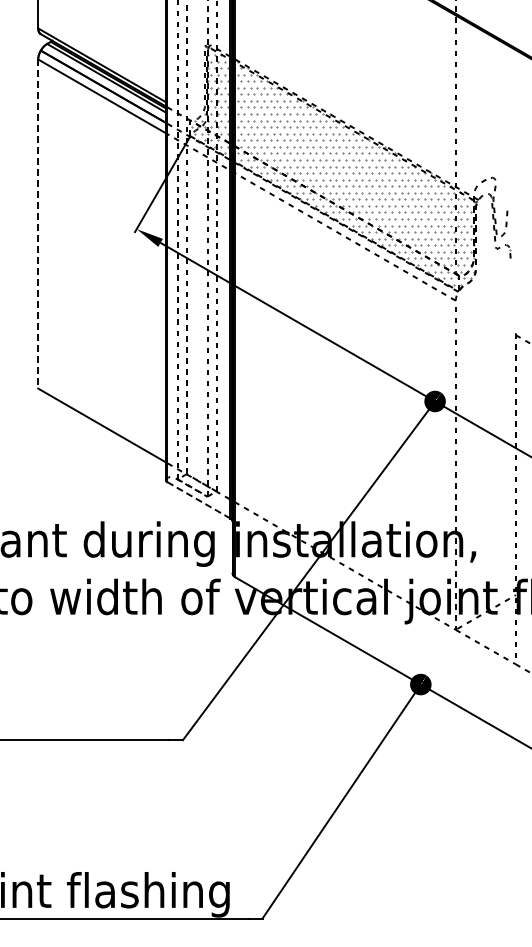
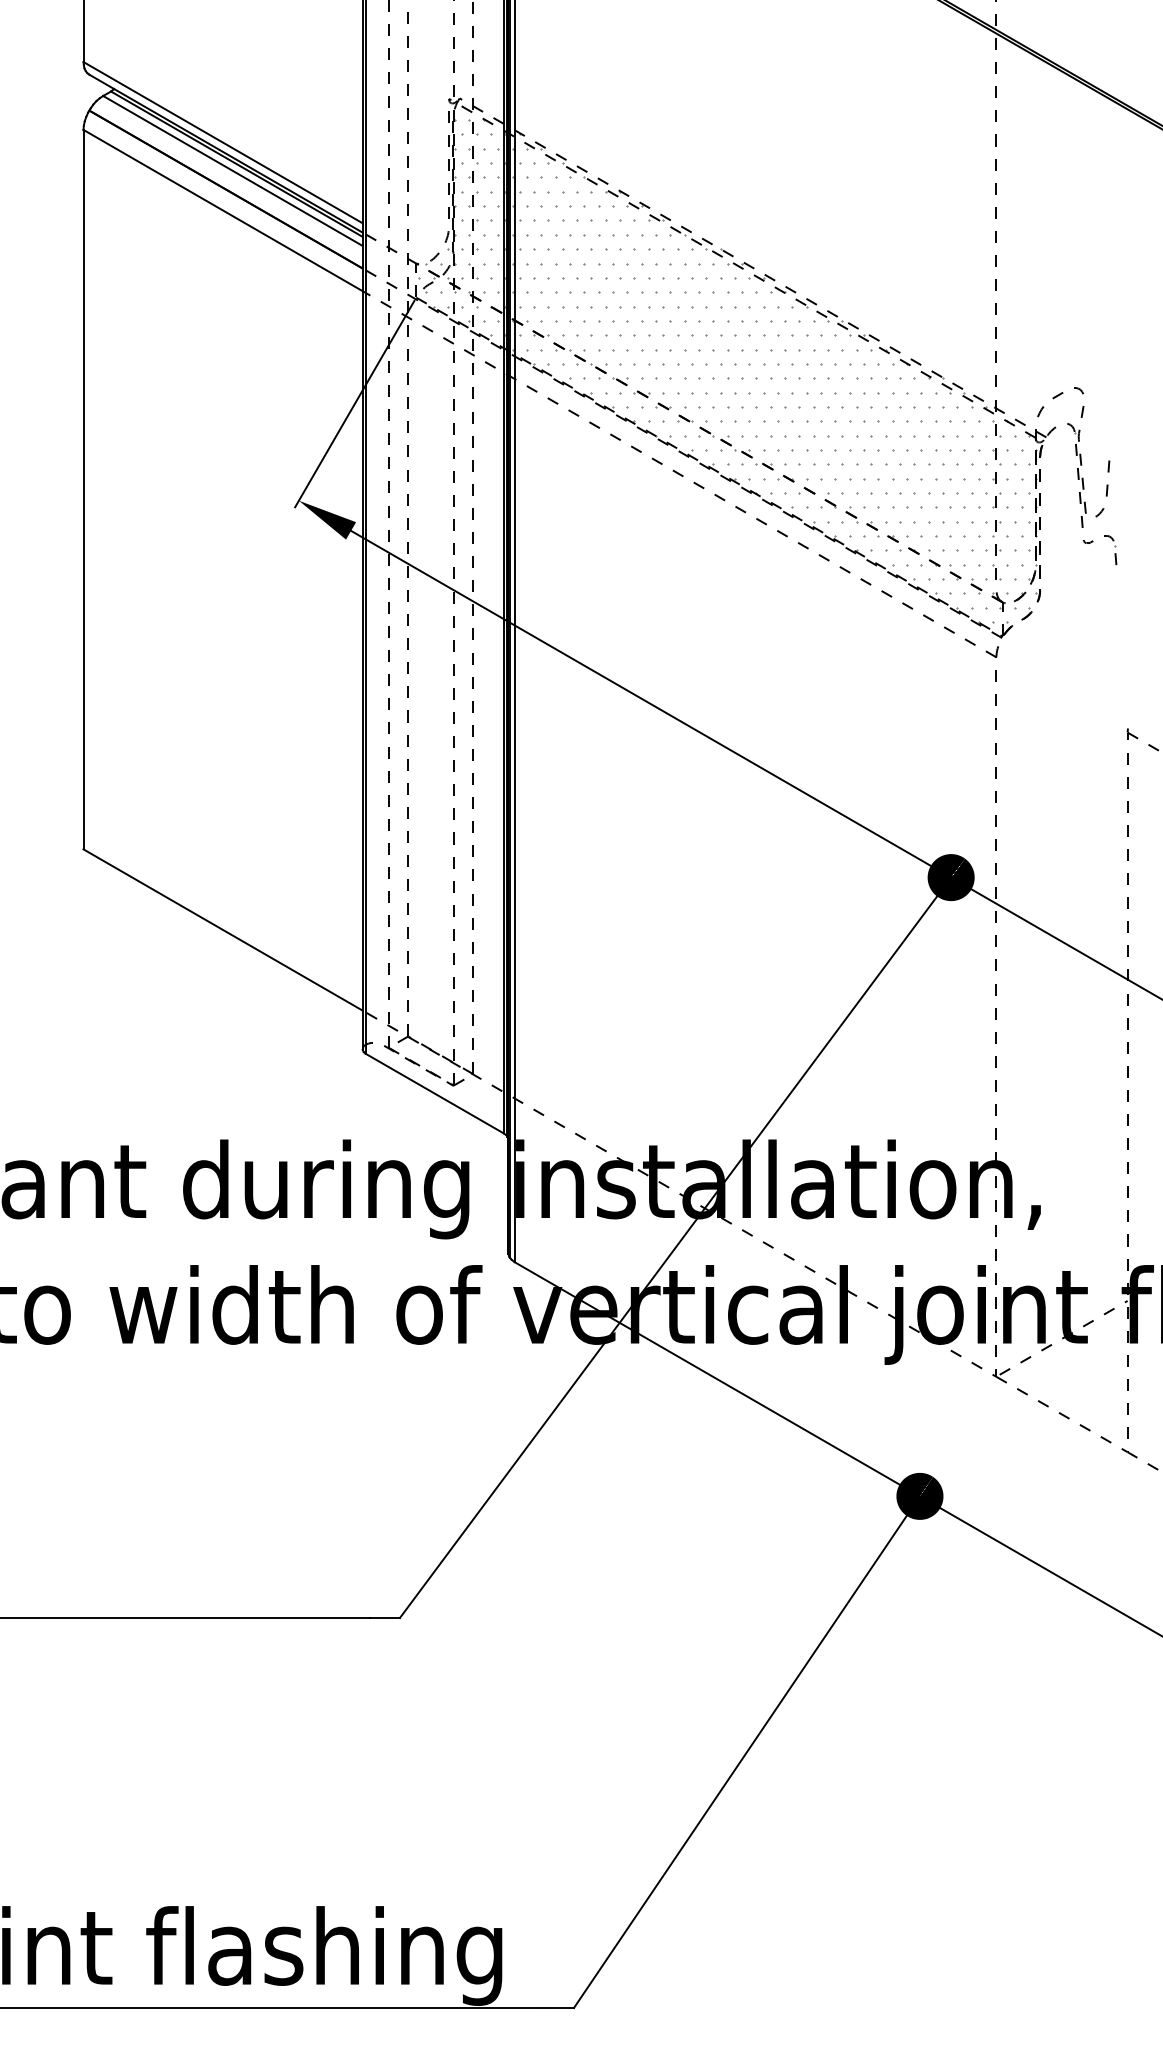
line: (38, 224) -> (84, 490), dashed -> solid
line: (199, 500) -> (436, 1094), dashed -> solid

